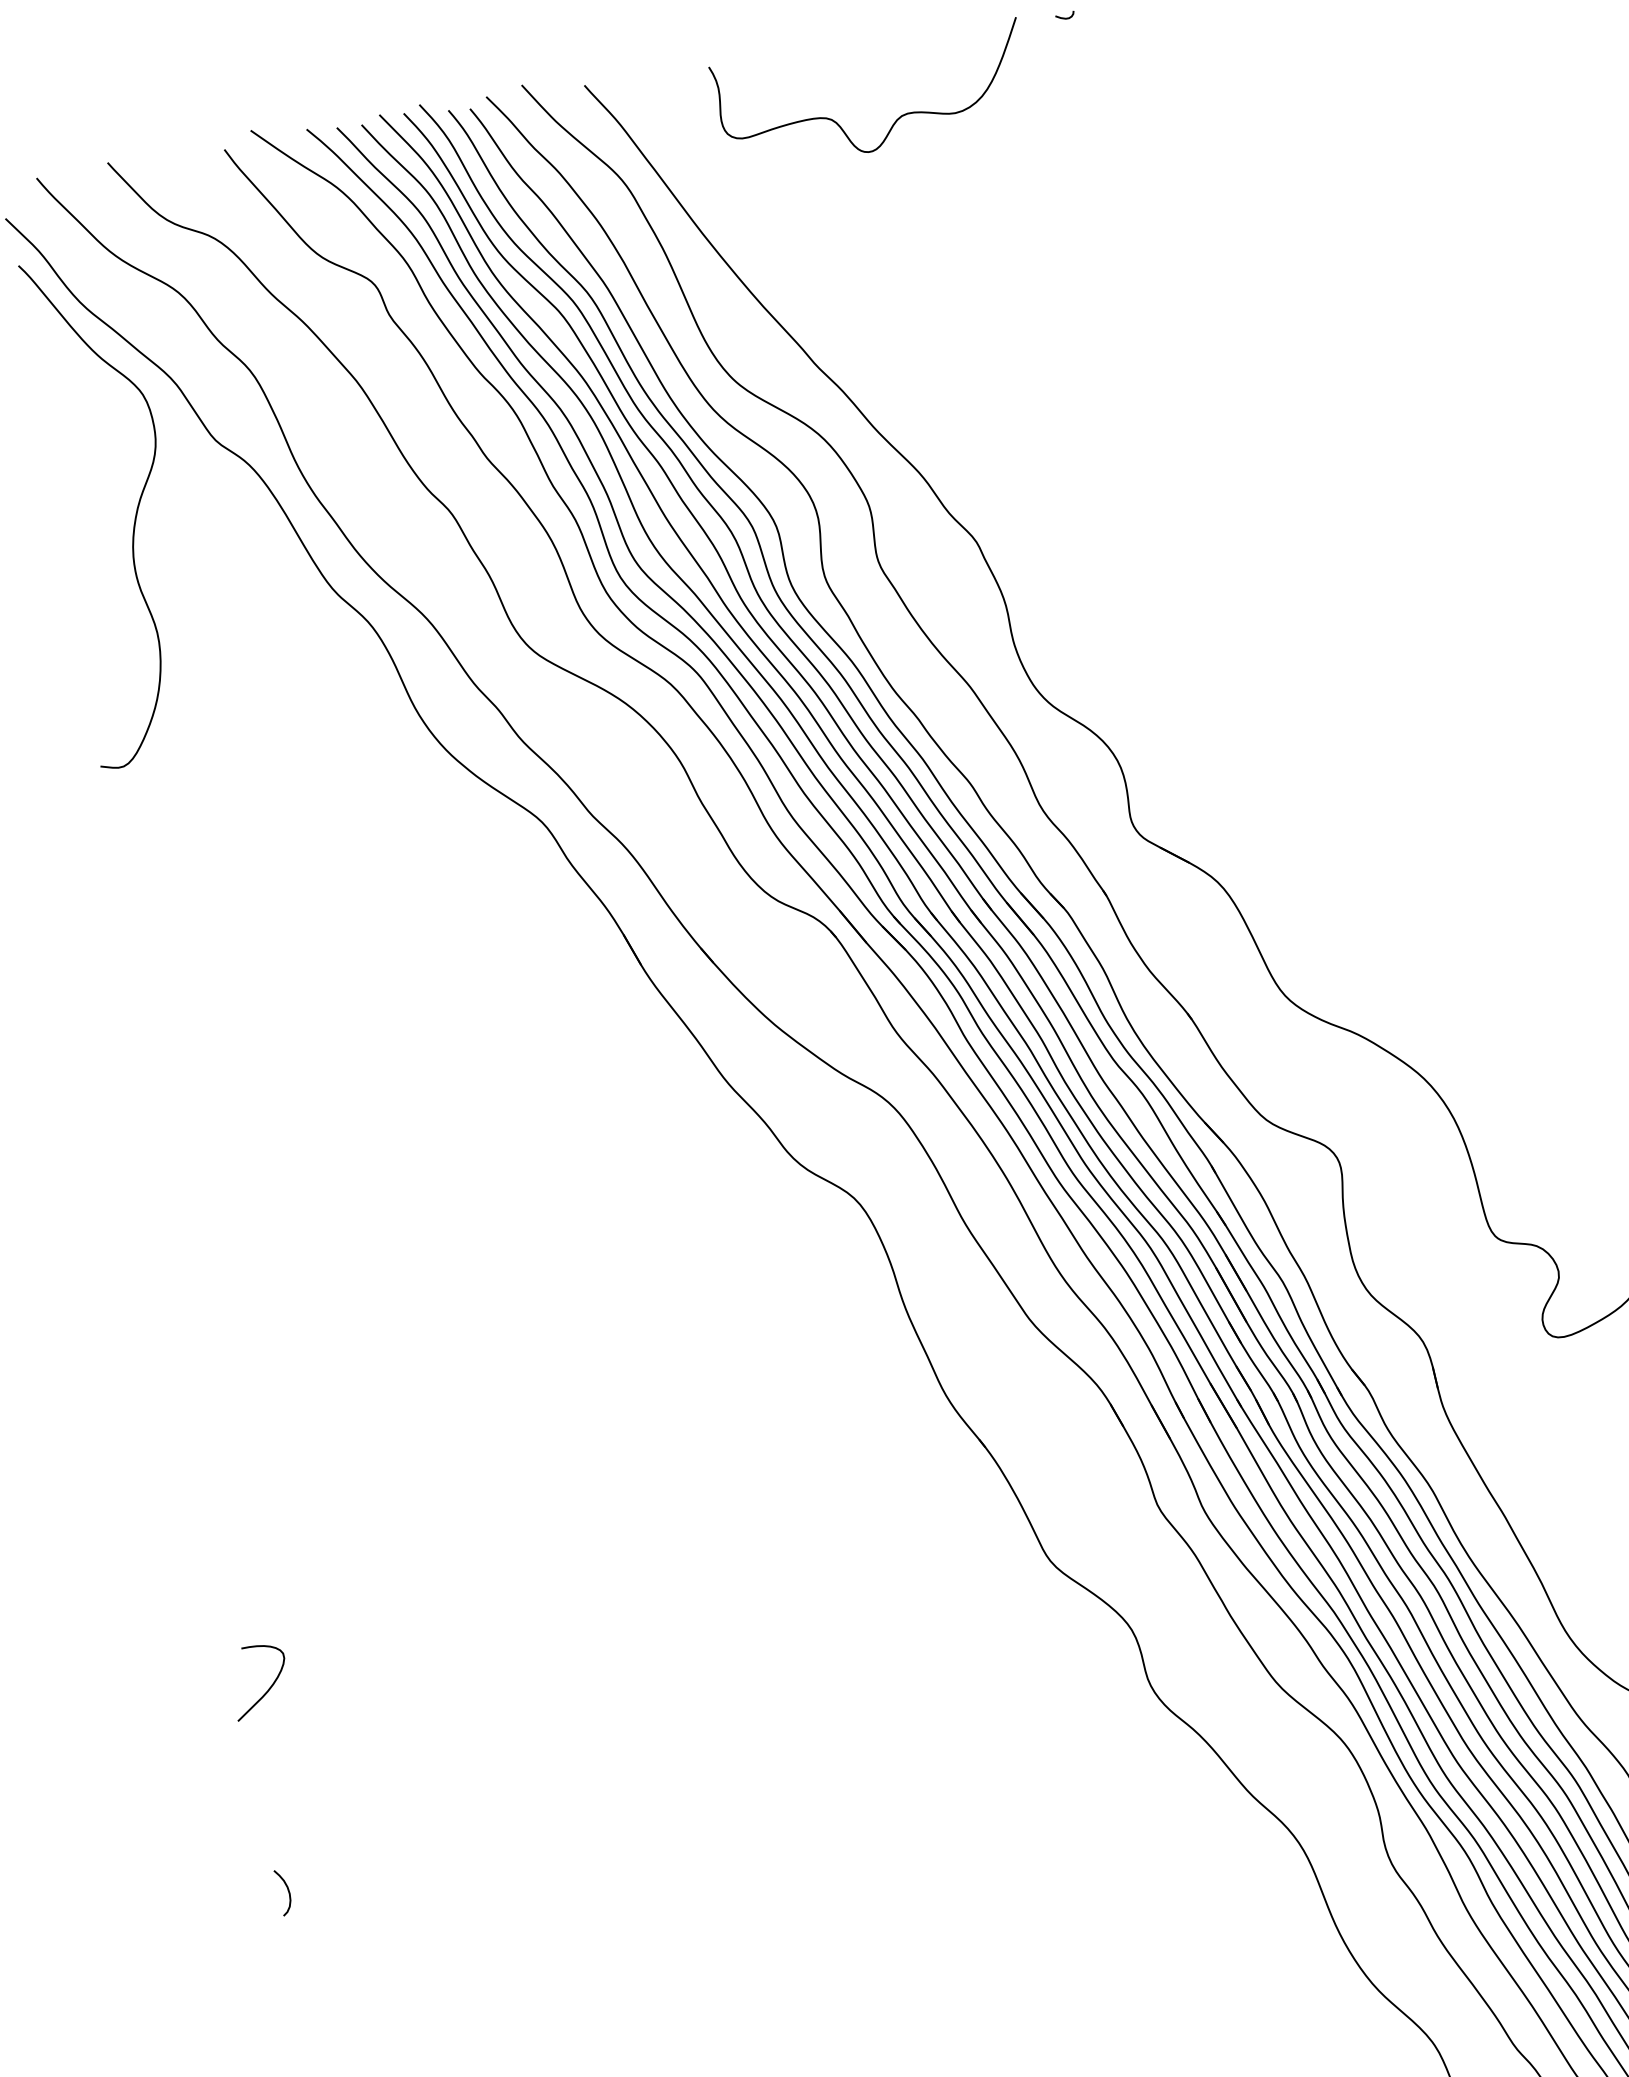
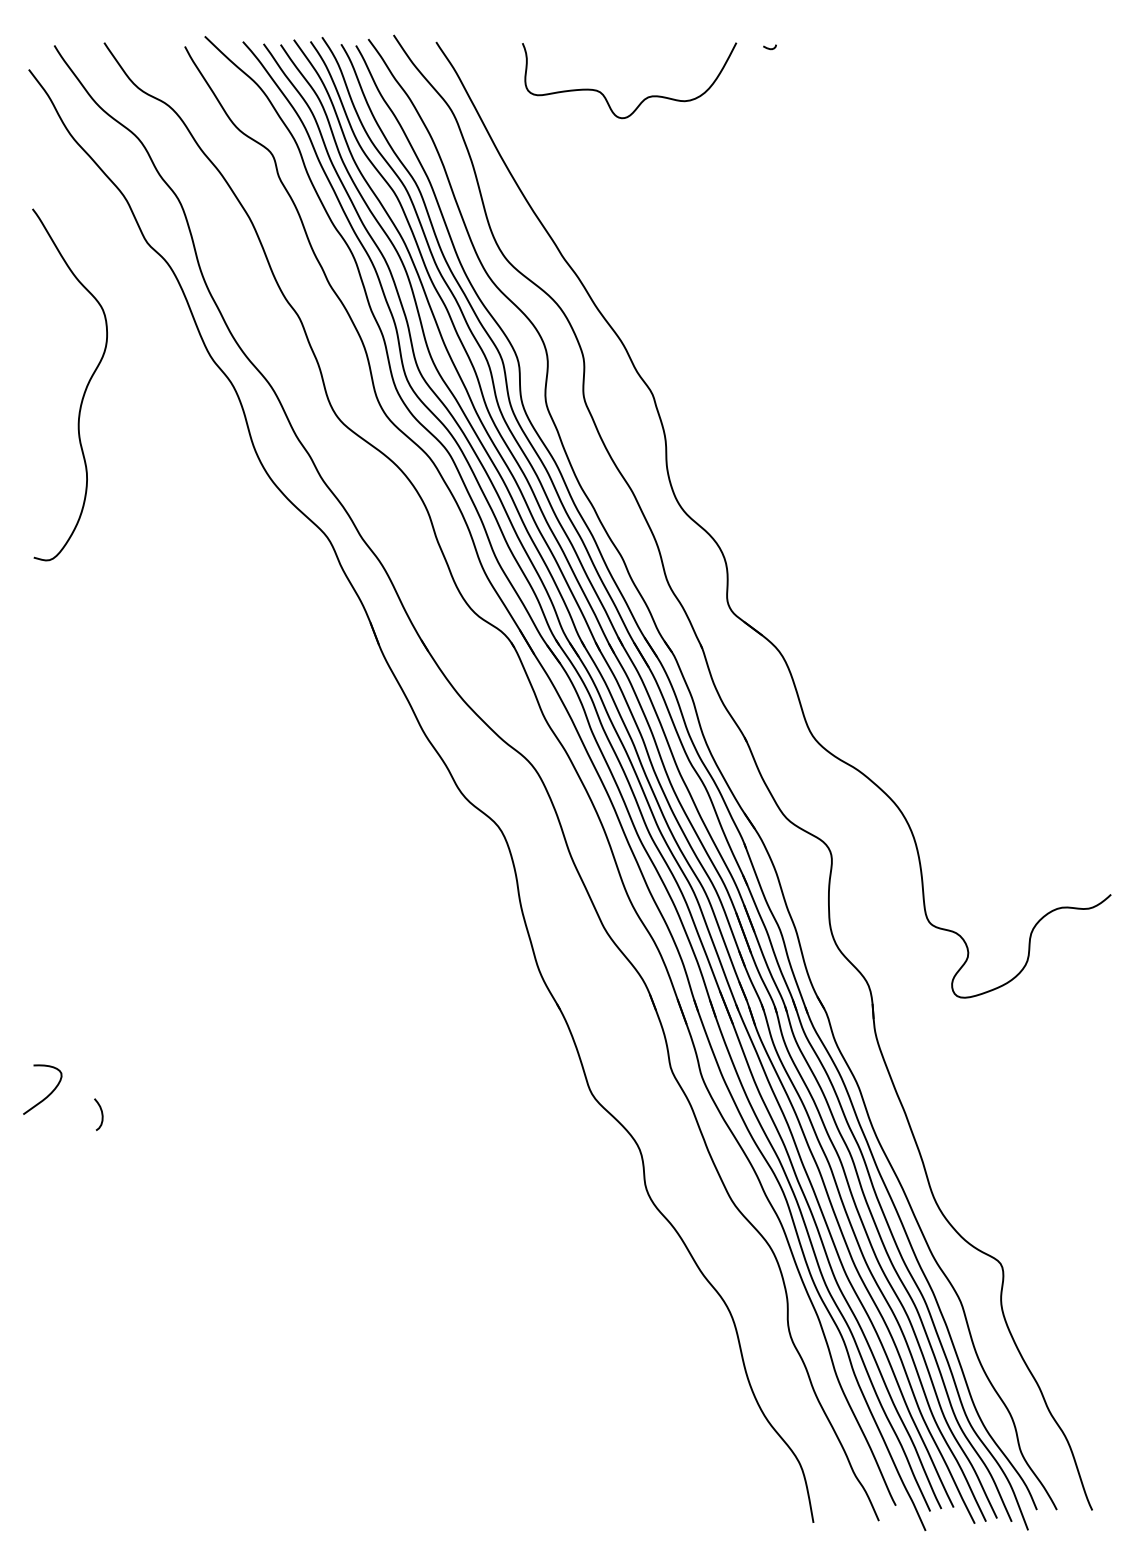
curve: (134, 514) -> (84, 390), moved
curve: (287, 1891) -> (101, 1114), moved

